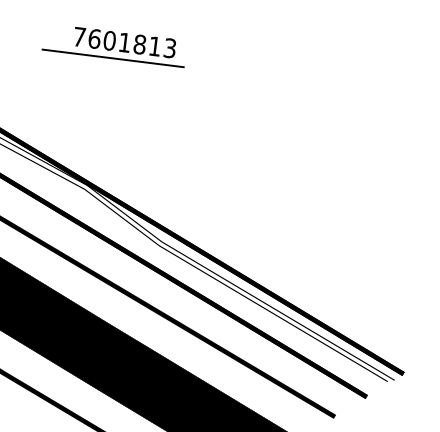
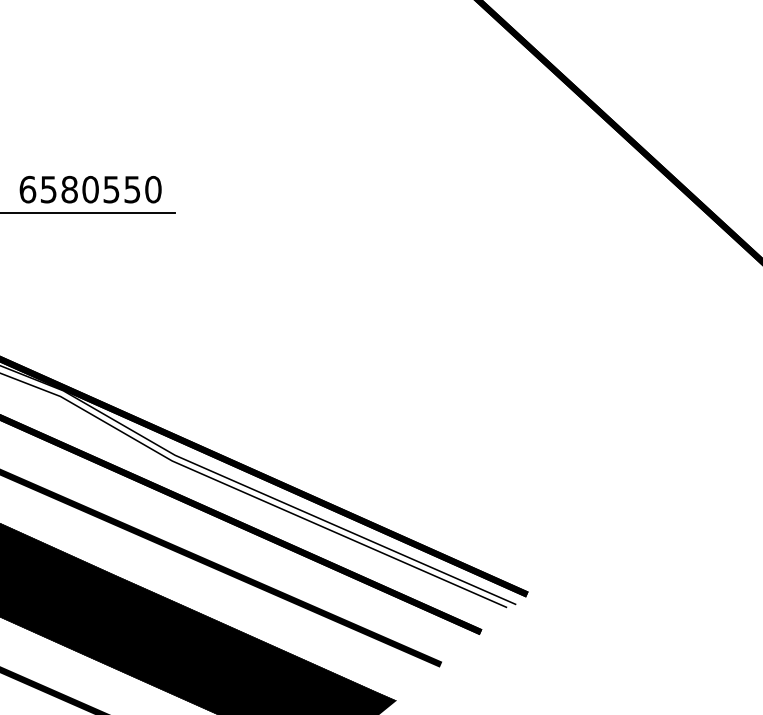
text: (124, 42) -> (90, 189), 7601813 -> 6580550

